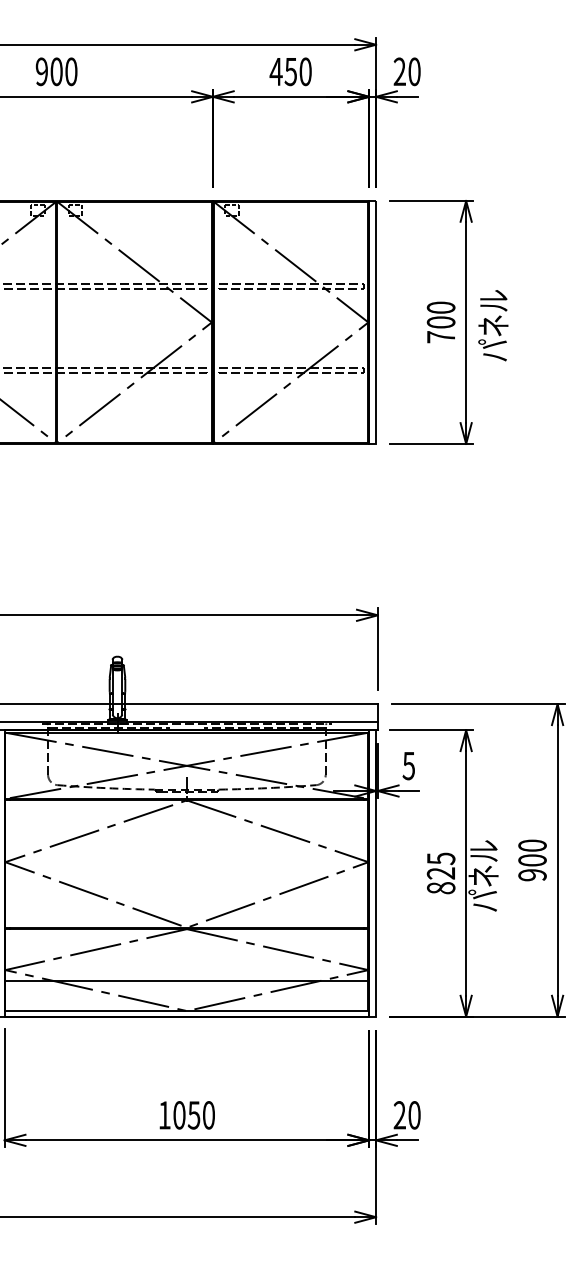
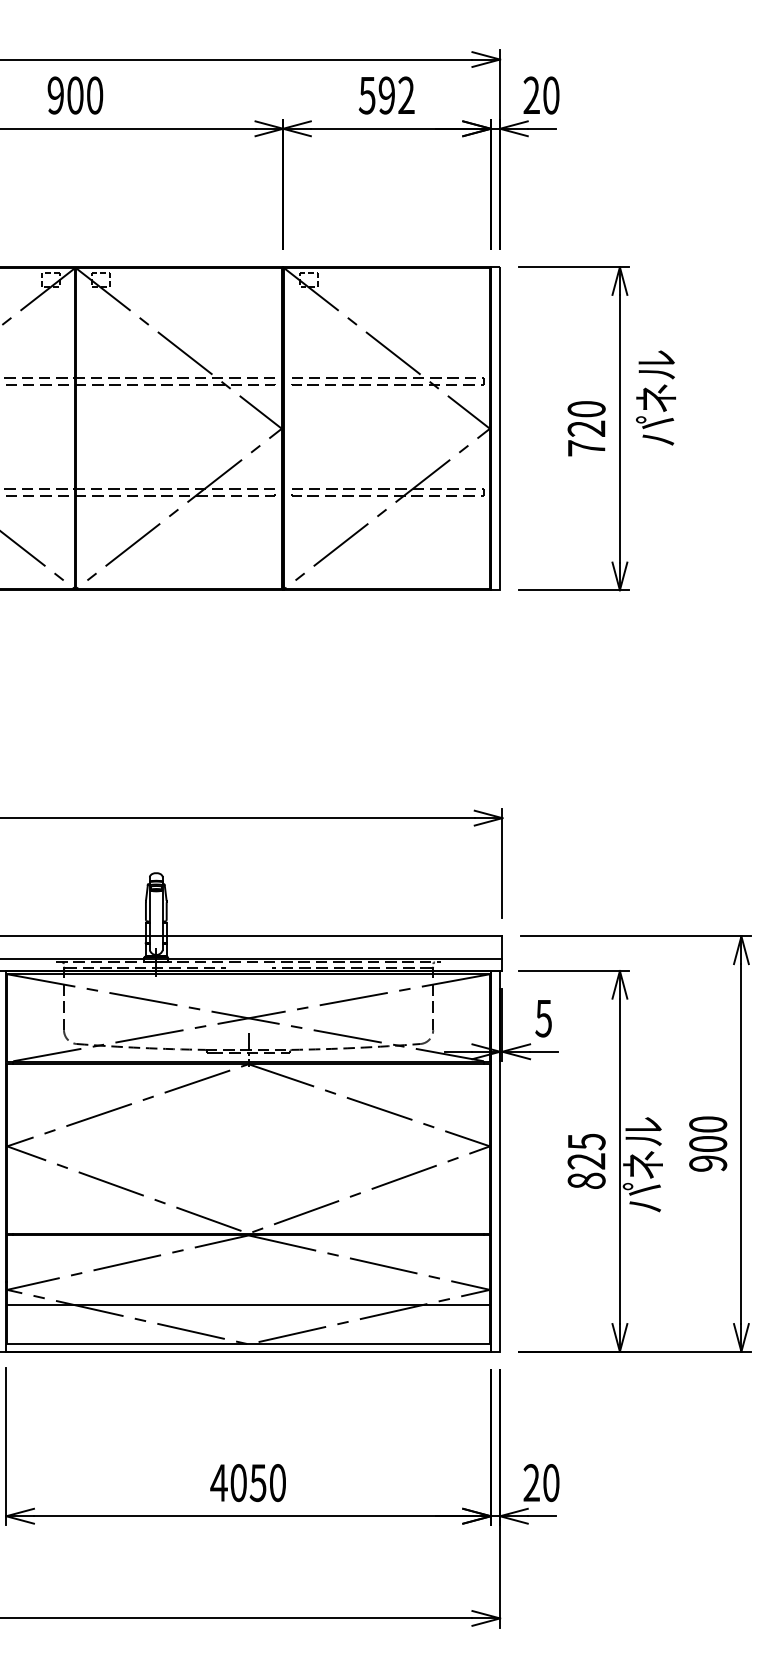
text: (290, 71) -> (386, 95), 450 -> 592
text: (441, 322) -> (586, 428), 700 -> 720
text: (492, 325) -> (655, 397), moved
text: (164, 1114) -> (218, 1482), 1050 -> 4050

